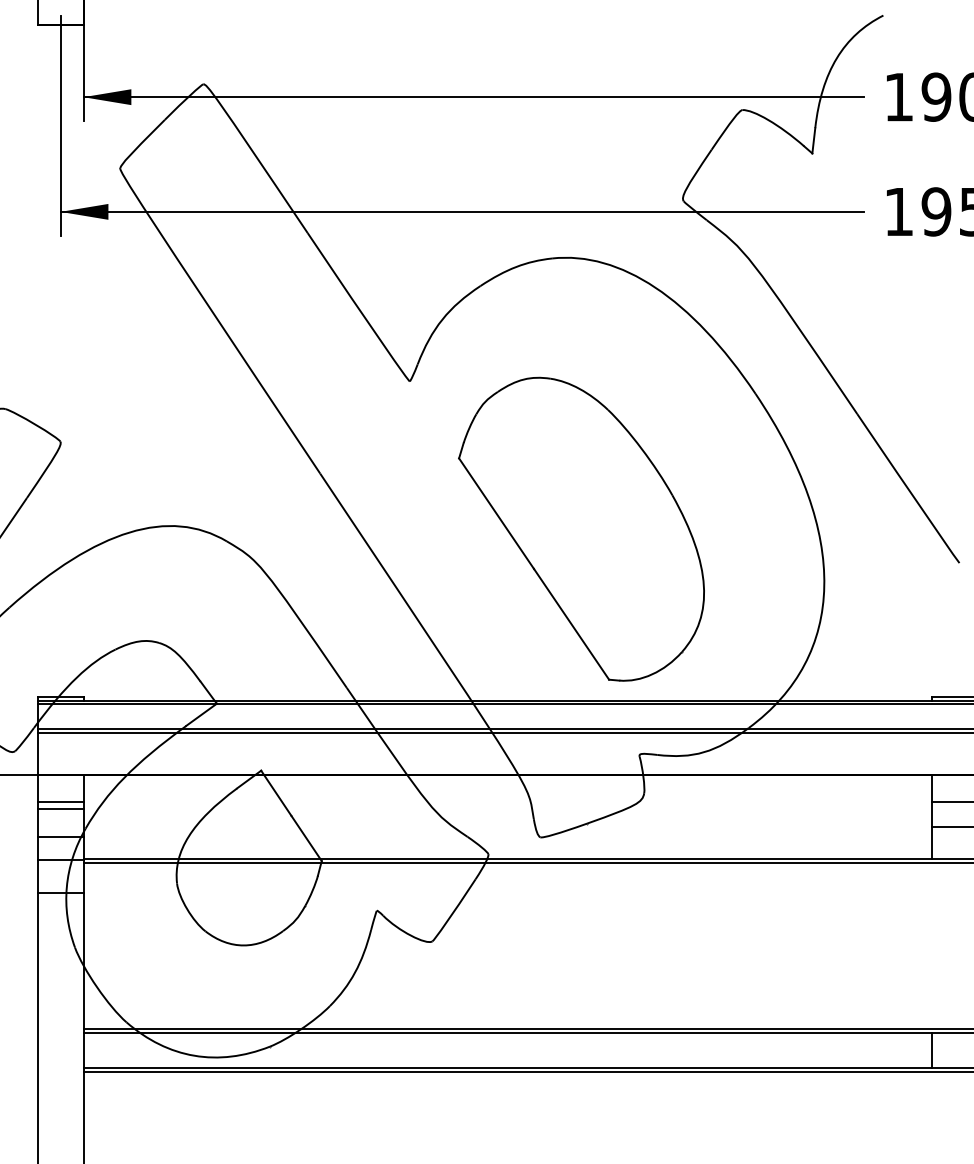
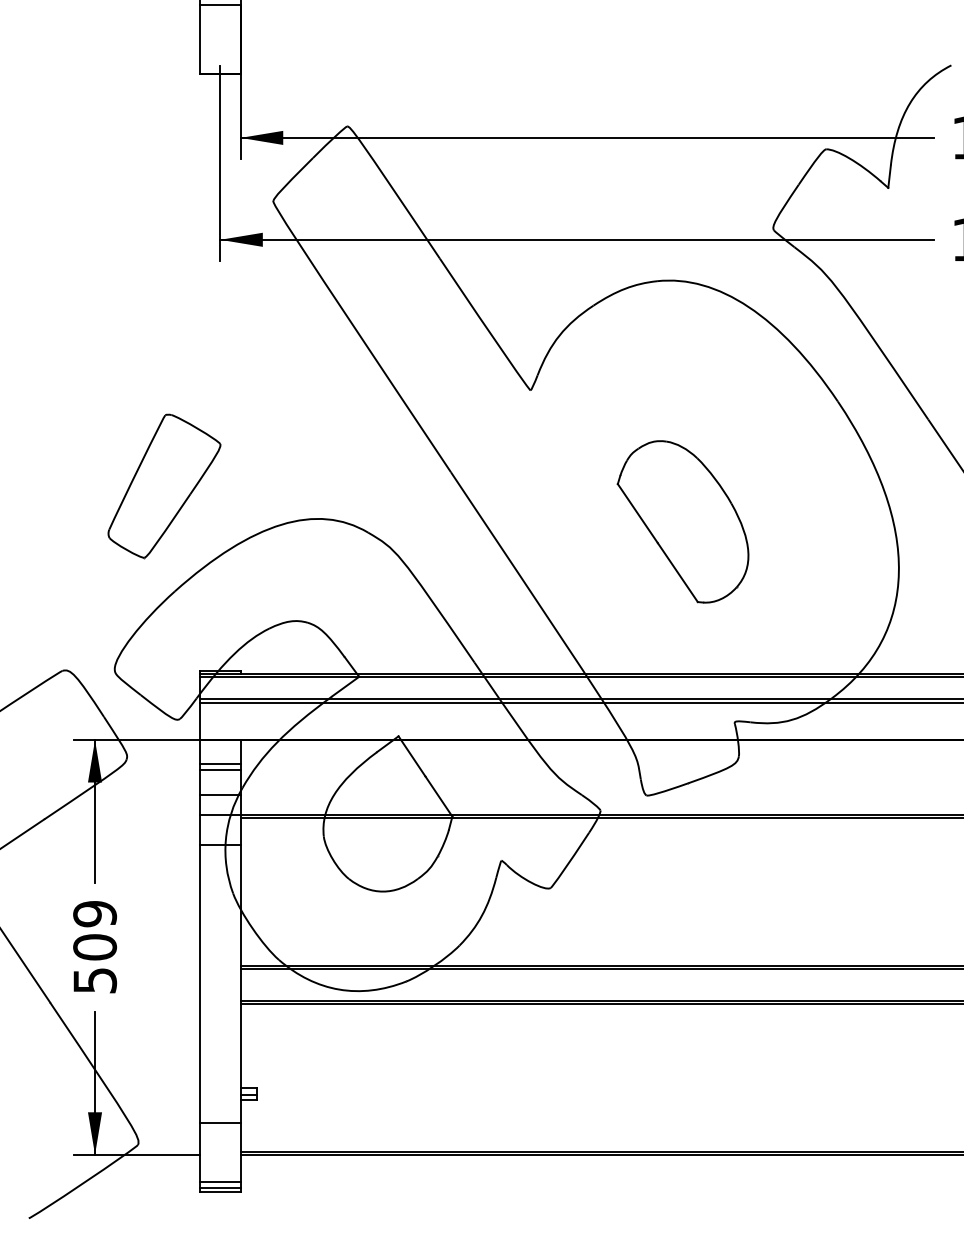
part: (580, 528) -> (682, 521), size x0.6

